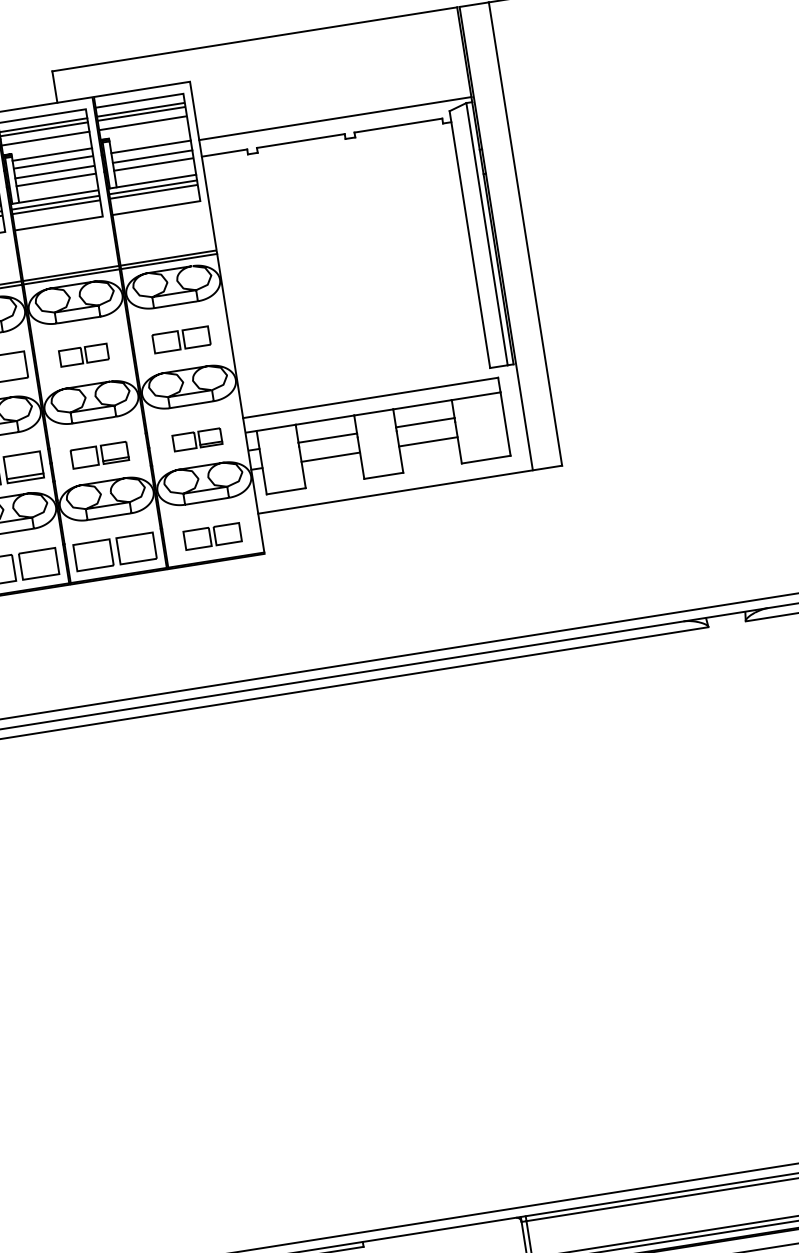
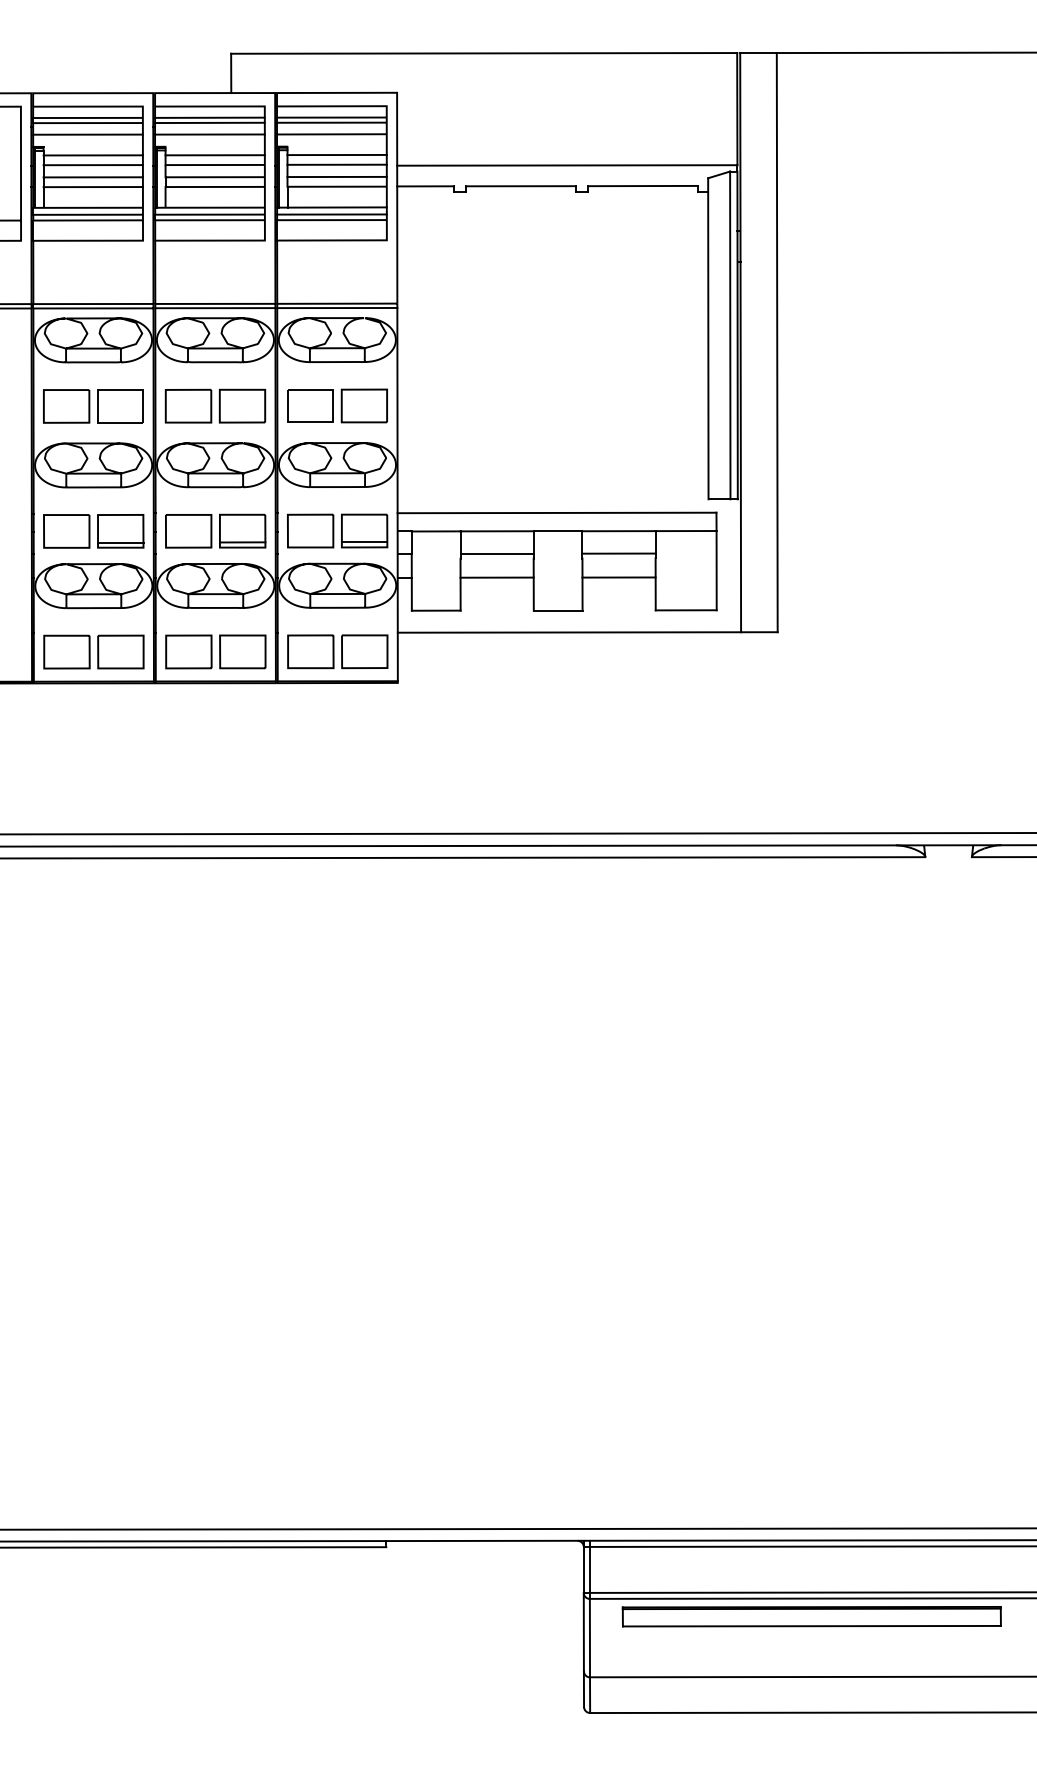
line: (149, 138) -> (336, 154), added
part: (181, 339) -> (337, 405), size x1.43
part: (83, 354) -> (215, 405), size x1.67
part: (197, 439) -> (337, 530), size x1.67
part: (99, 454) -> (215, 530), size x1.43
part: (212, 536) -> (337, 651), size x1.43

